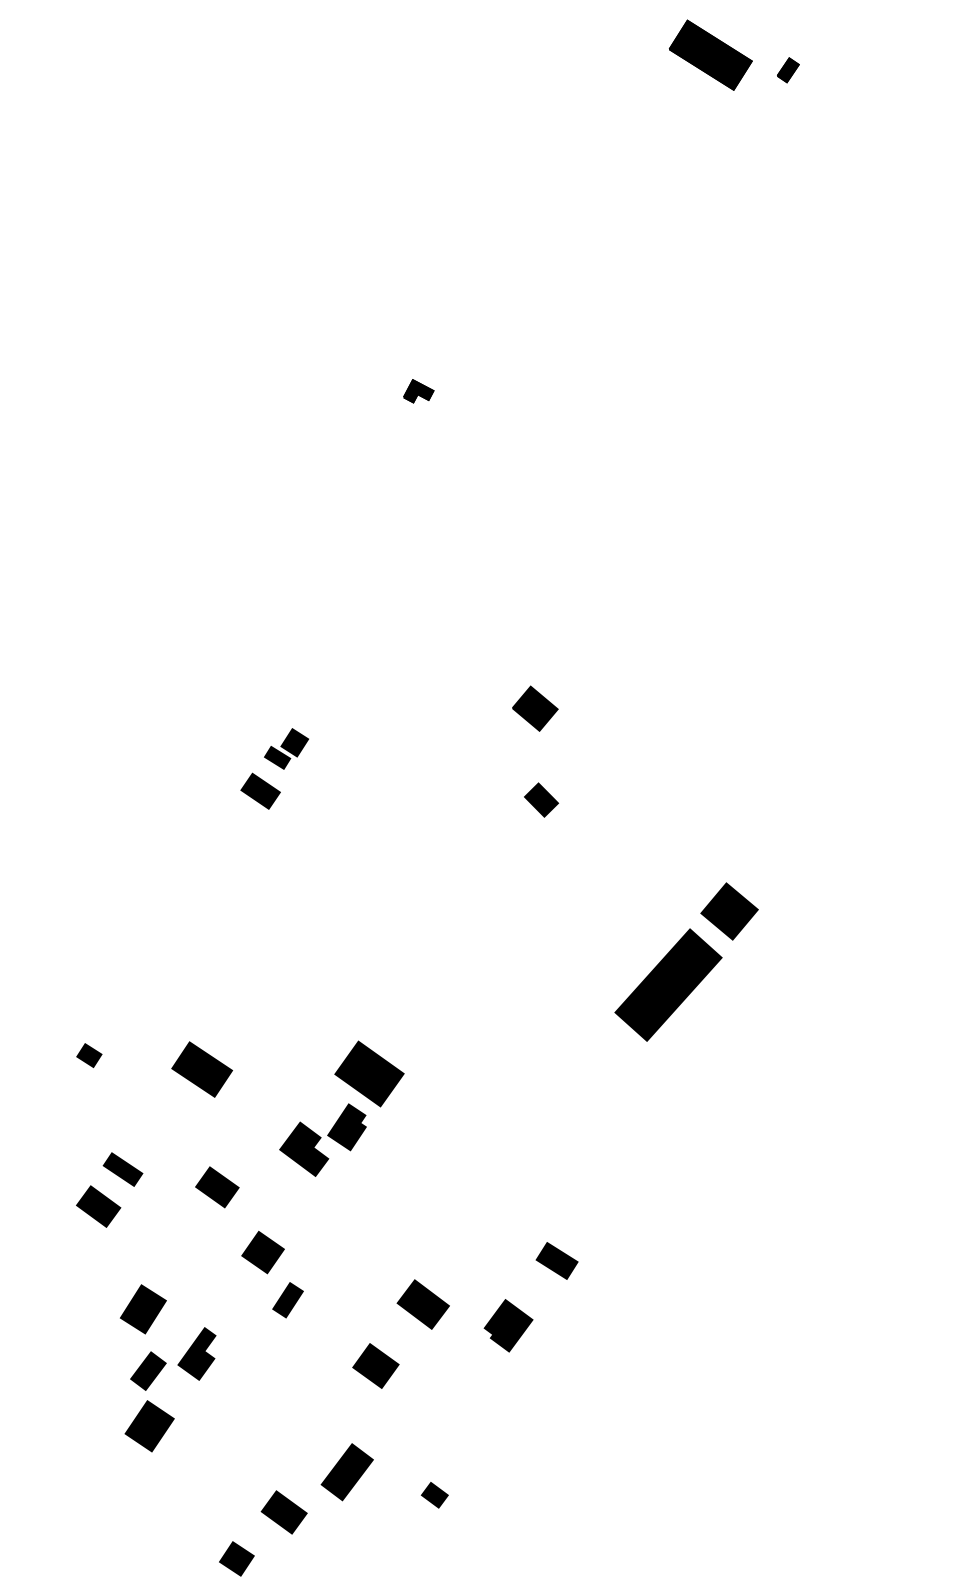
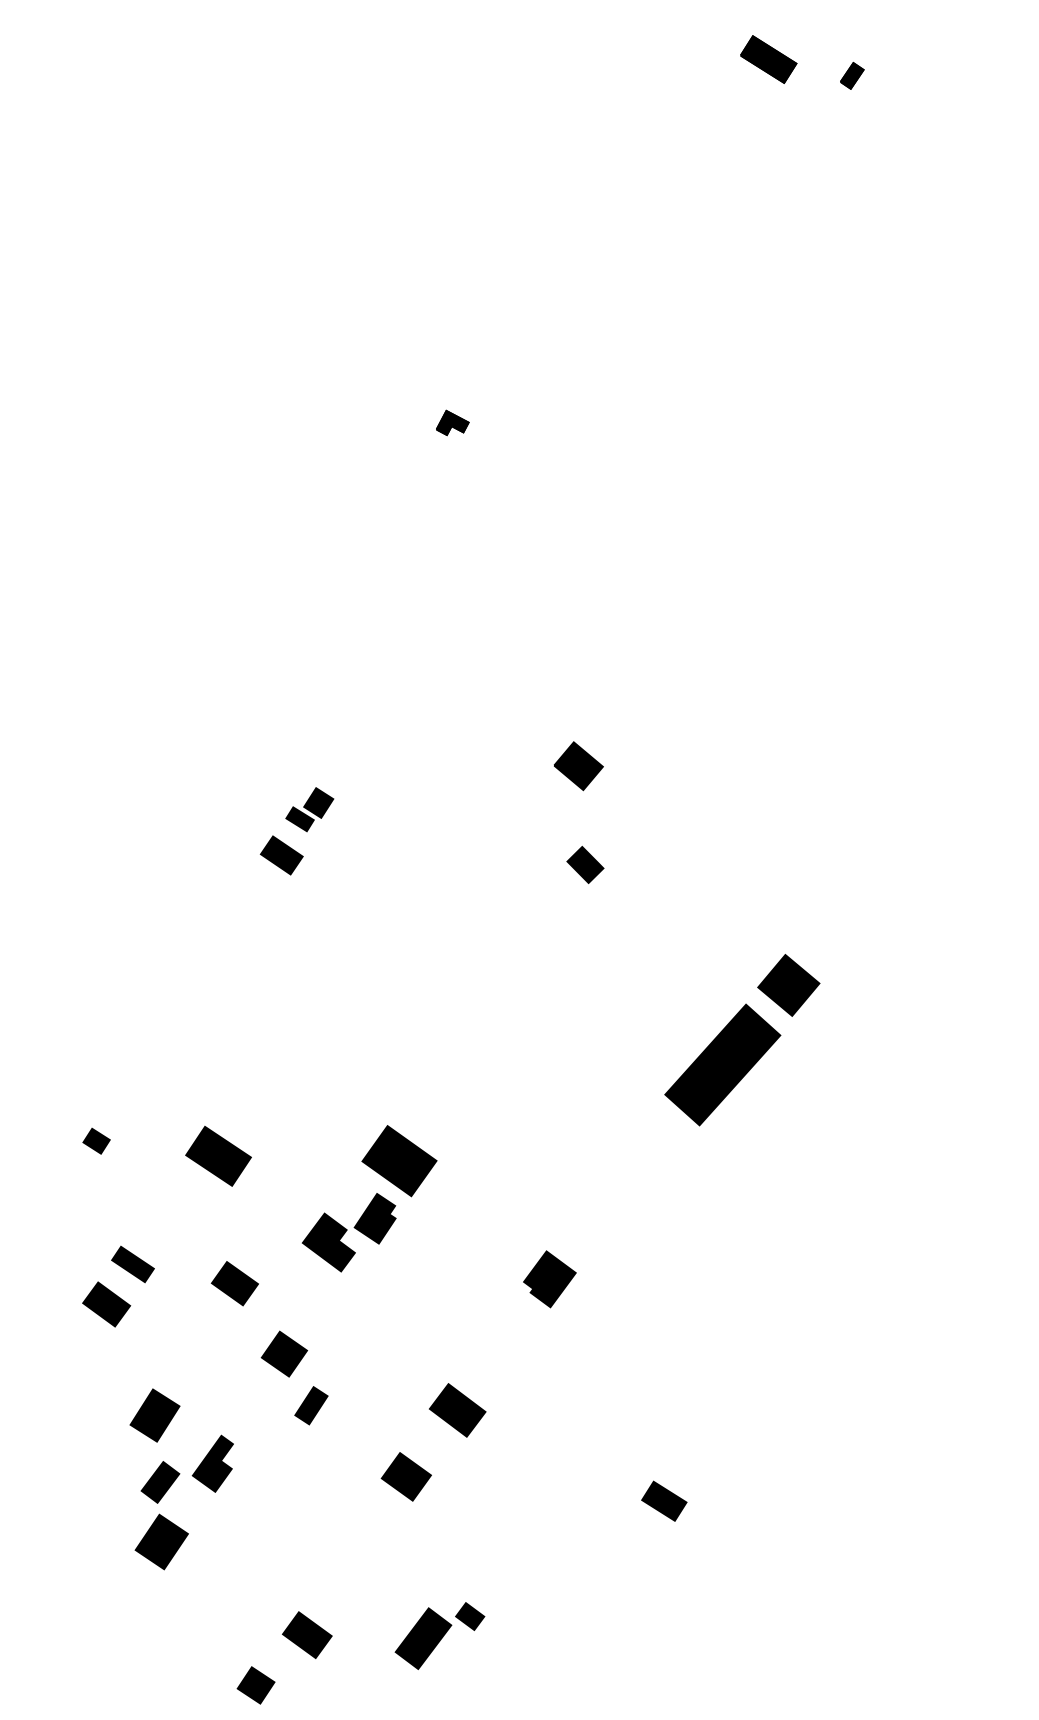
part: (710, 55) -> (768, 59), size x0.62
part: (557, 1260) -> (664, 1500), moved
part: (508, 1325) -> (549, 1279), moved
part: (347, 1472) -> (423, 1638), moved

